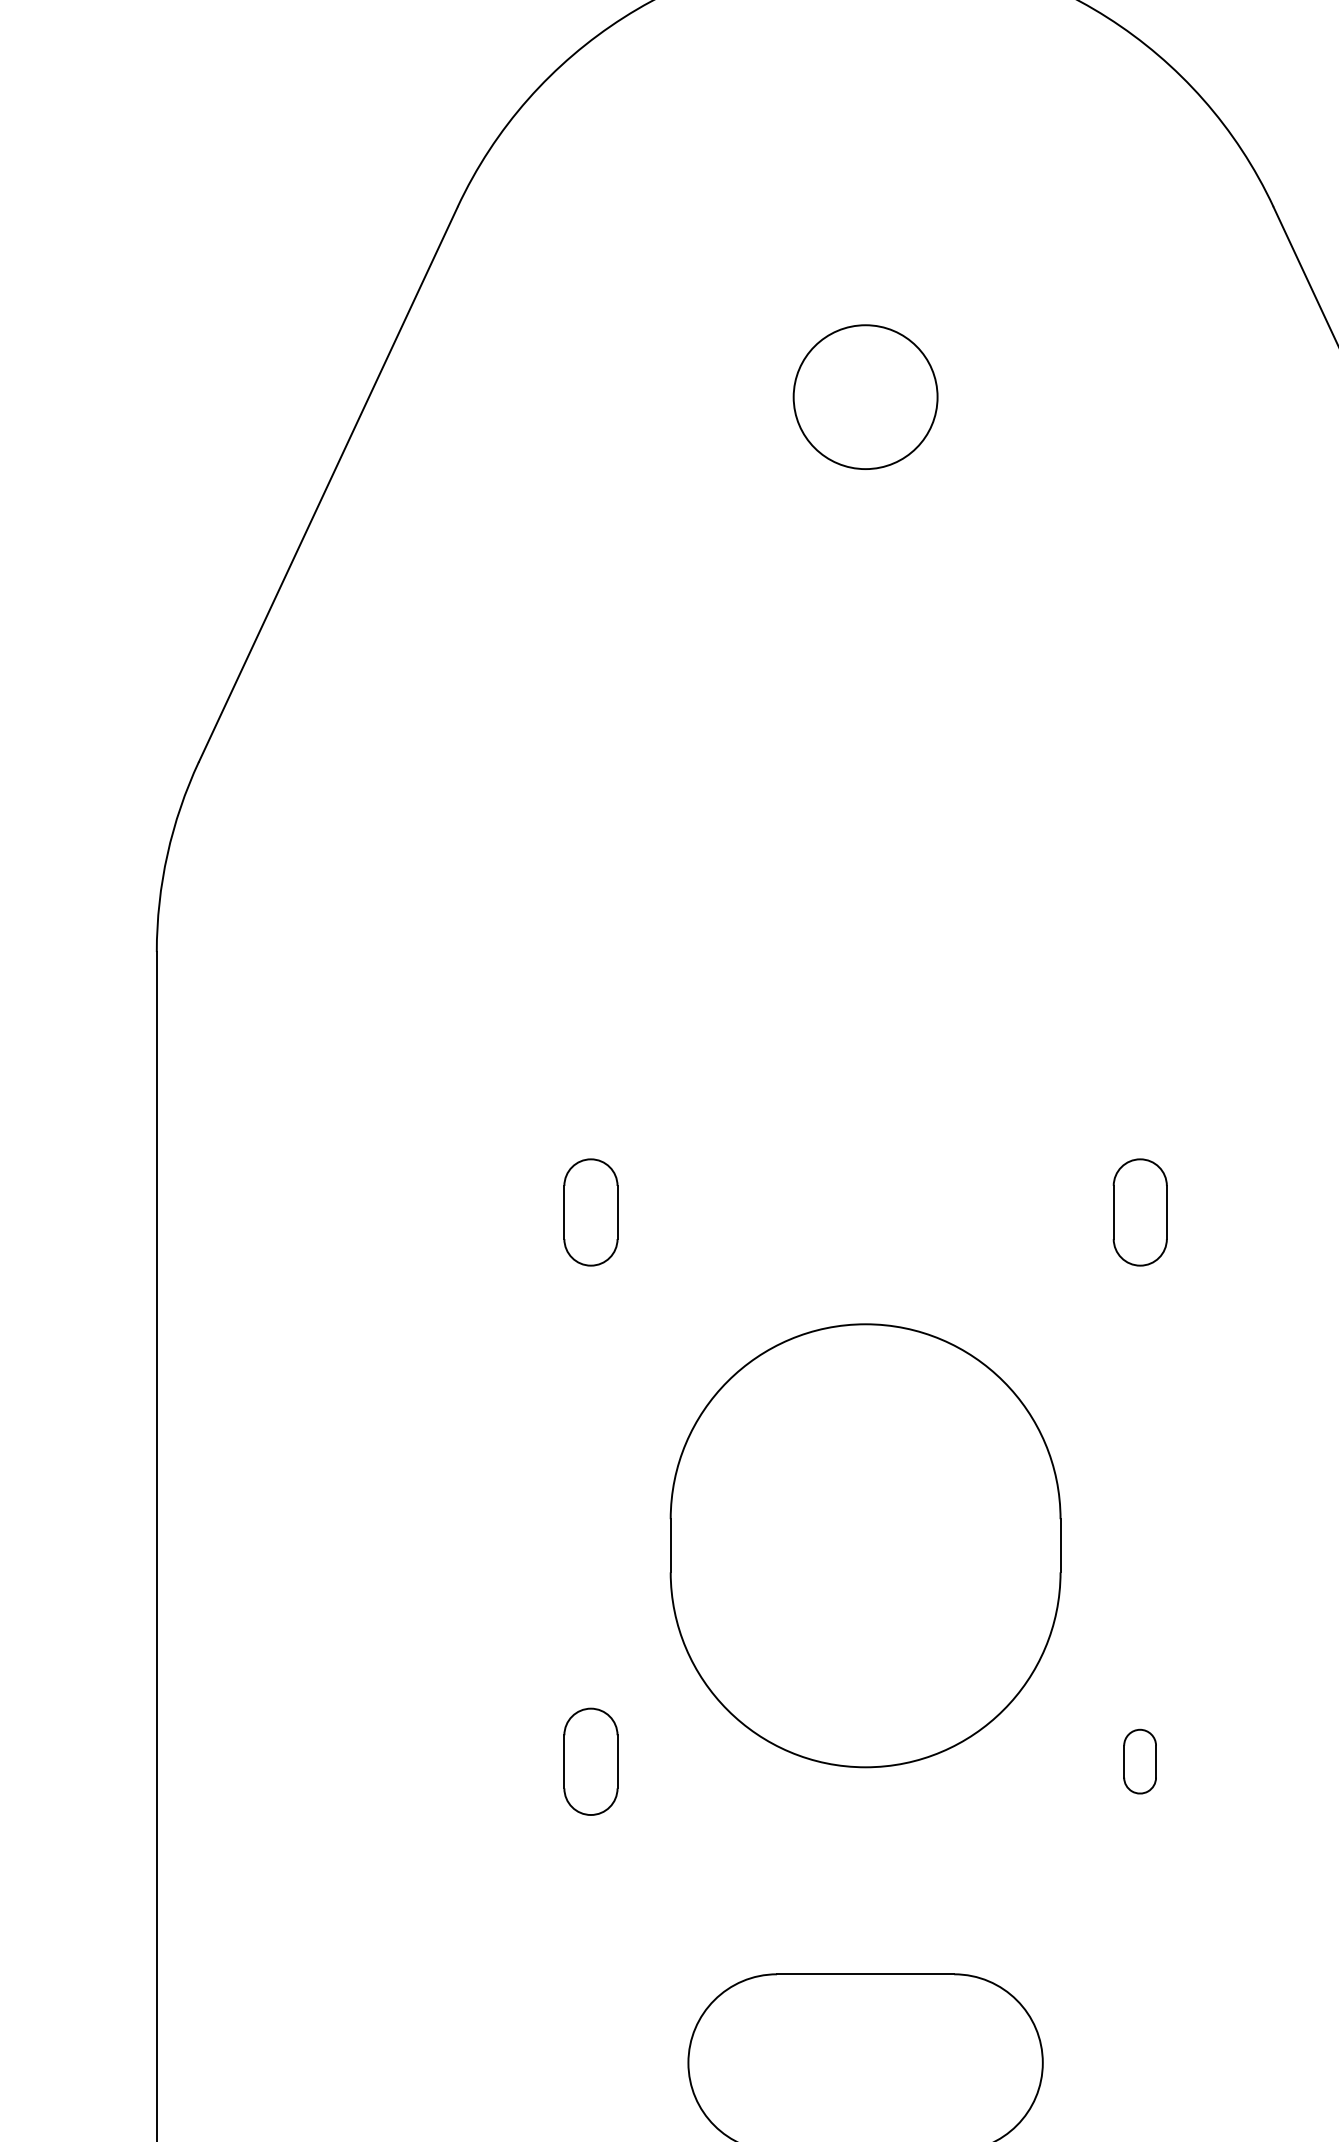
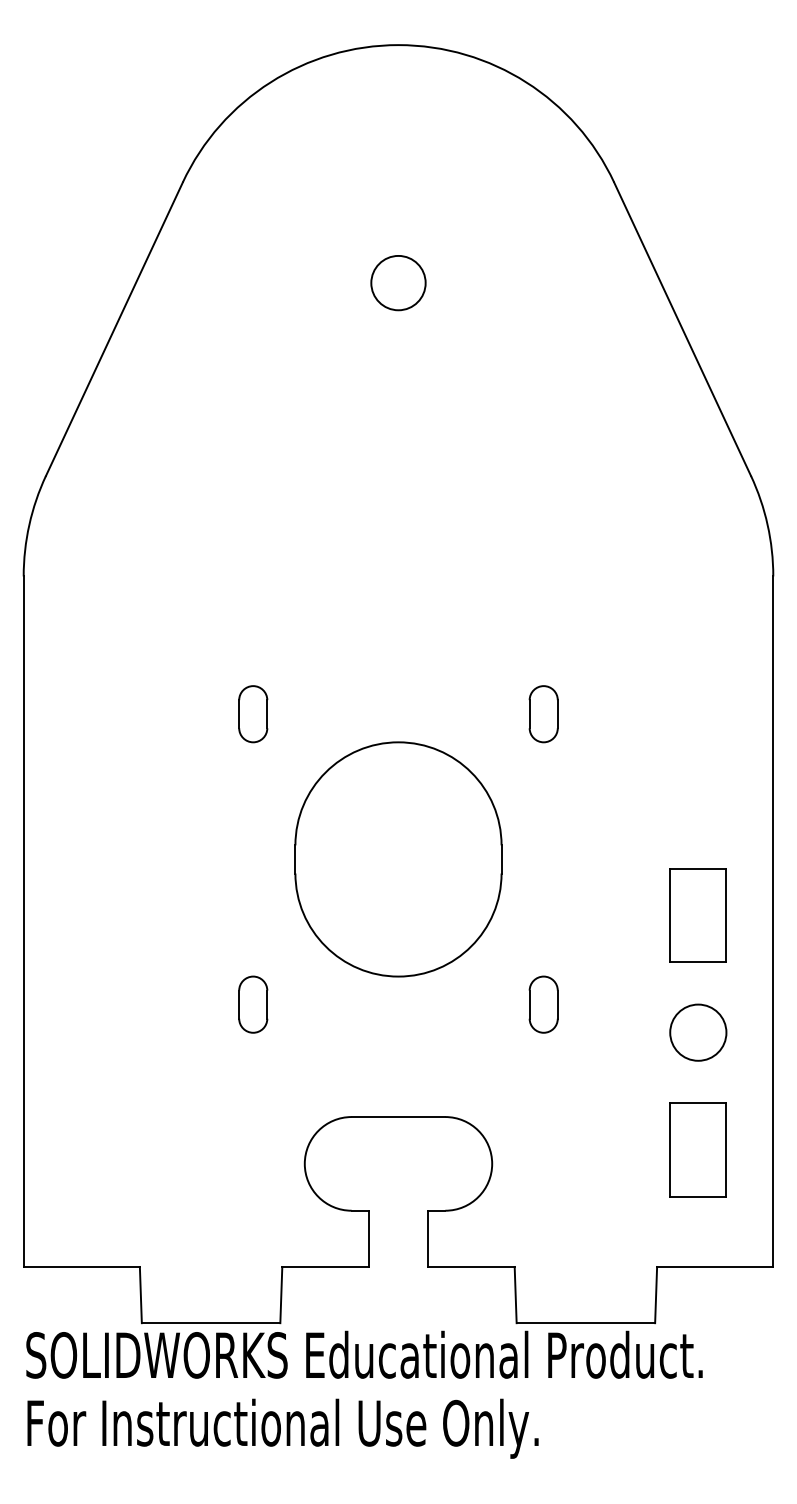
circle: (865, 396) -> (398, 282), size x0.71
part: (865, 1545) -> (398, 859), moved
part: (1139, 1761) -> (543, 1004), size x1.67

